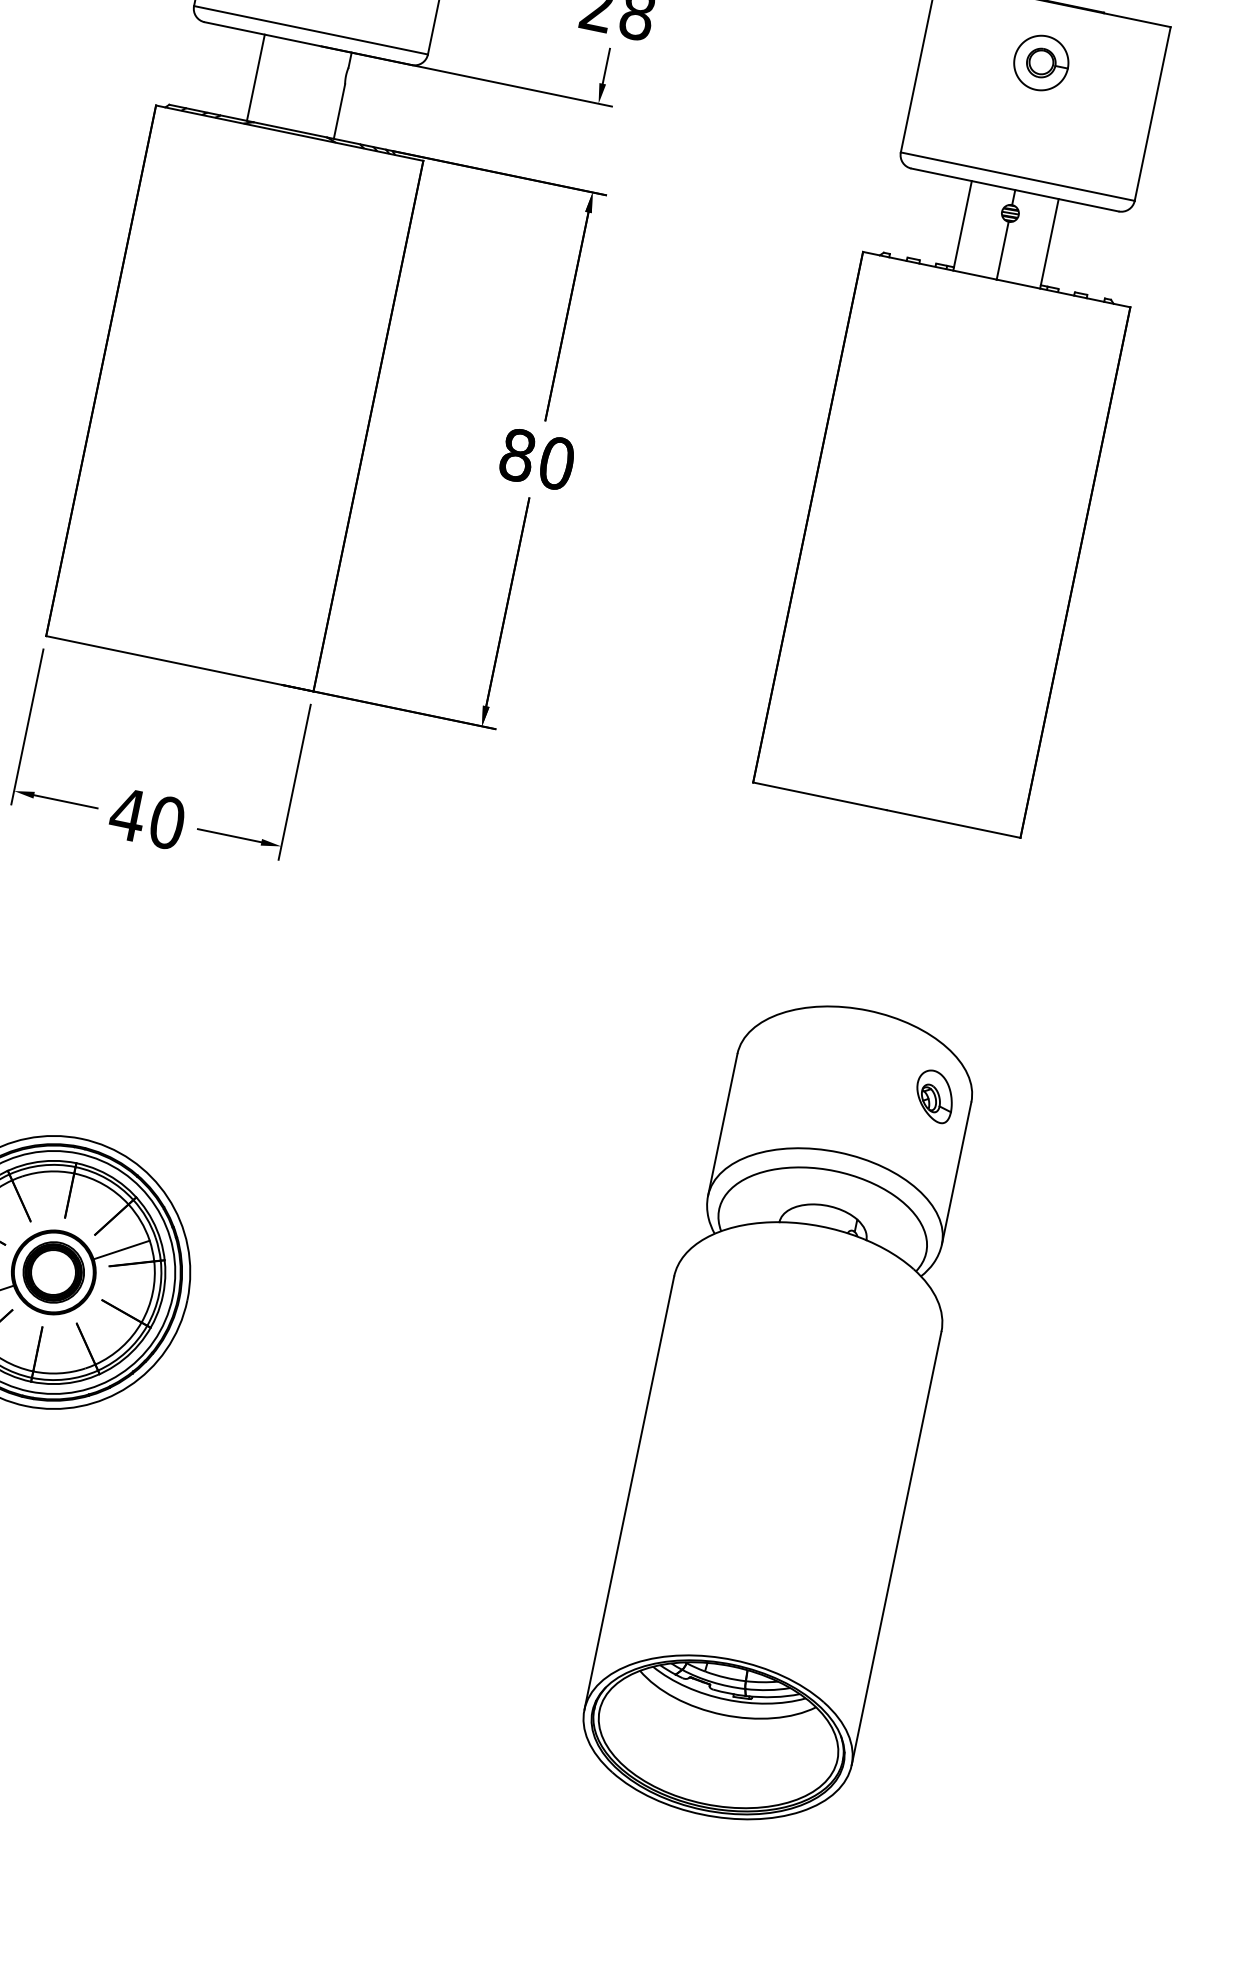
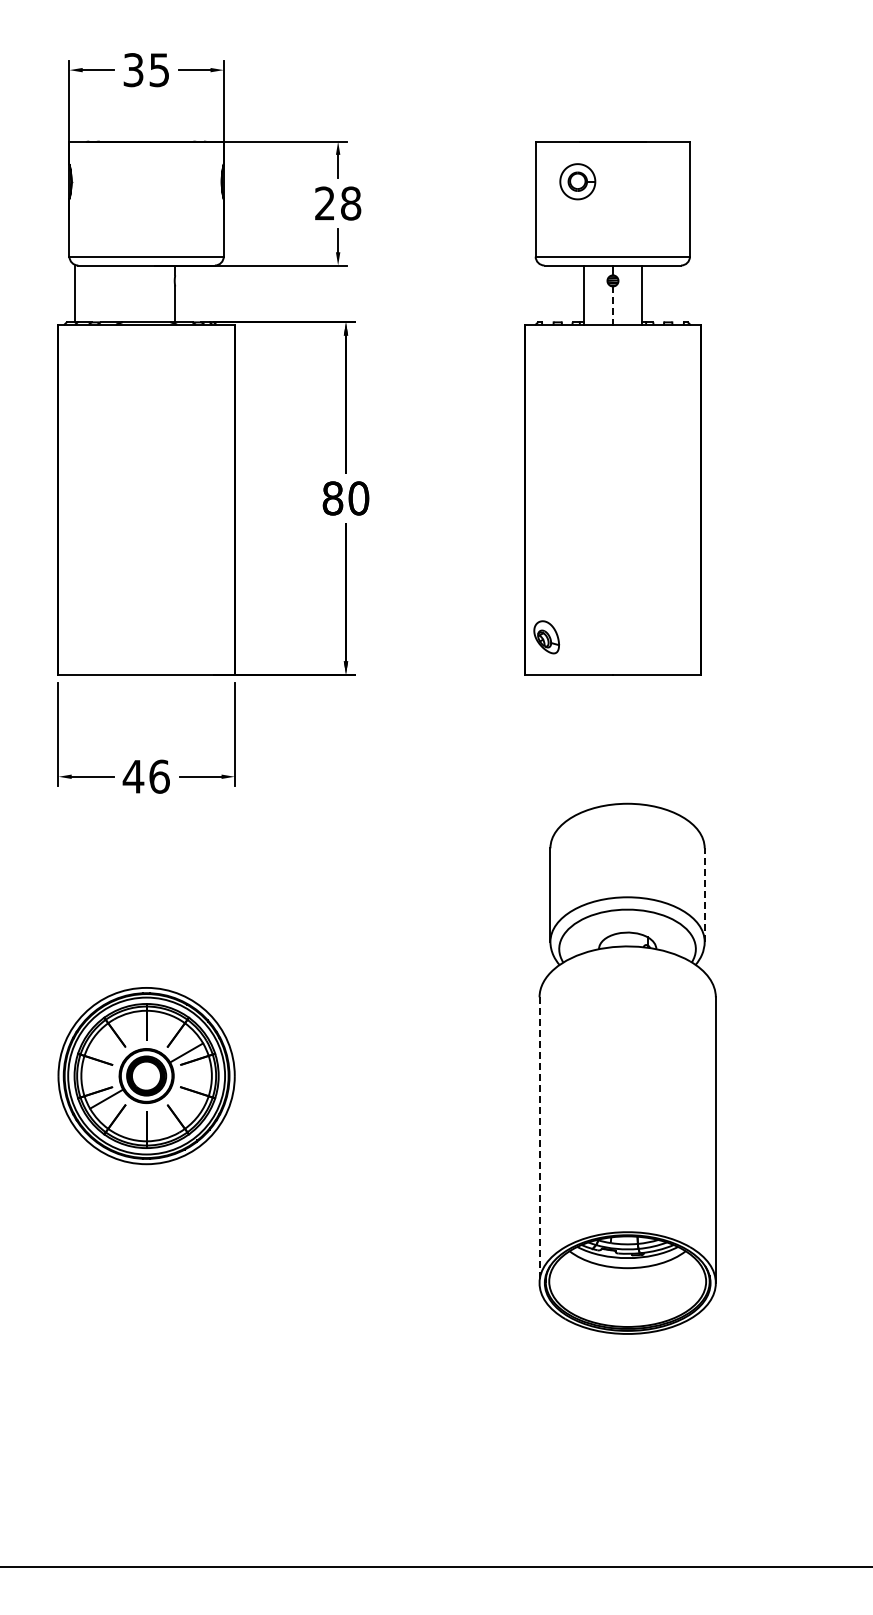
part: (1040, 62) -> (577, 181), moved
line: (255, 76) -> (74, 293), moved
line: (1001, 252) -> (612, 306), solid -> dashed
text: (167, 822) -> (159, 776), 40 -> 46
part: (934, 1096) -> (546, 637), moved
line: (956, 1173) -> (704, 895), solid -> dashed
line: (629, 1493) -> (539, 1140), solid -> dashed

